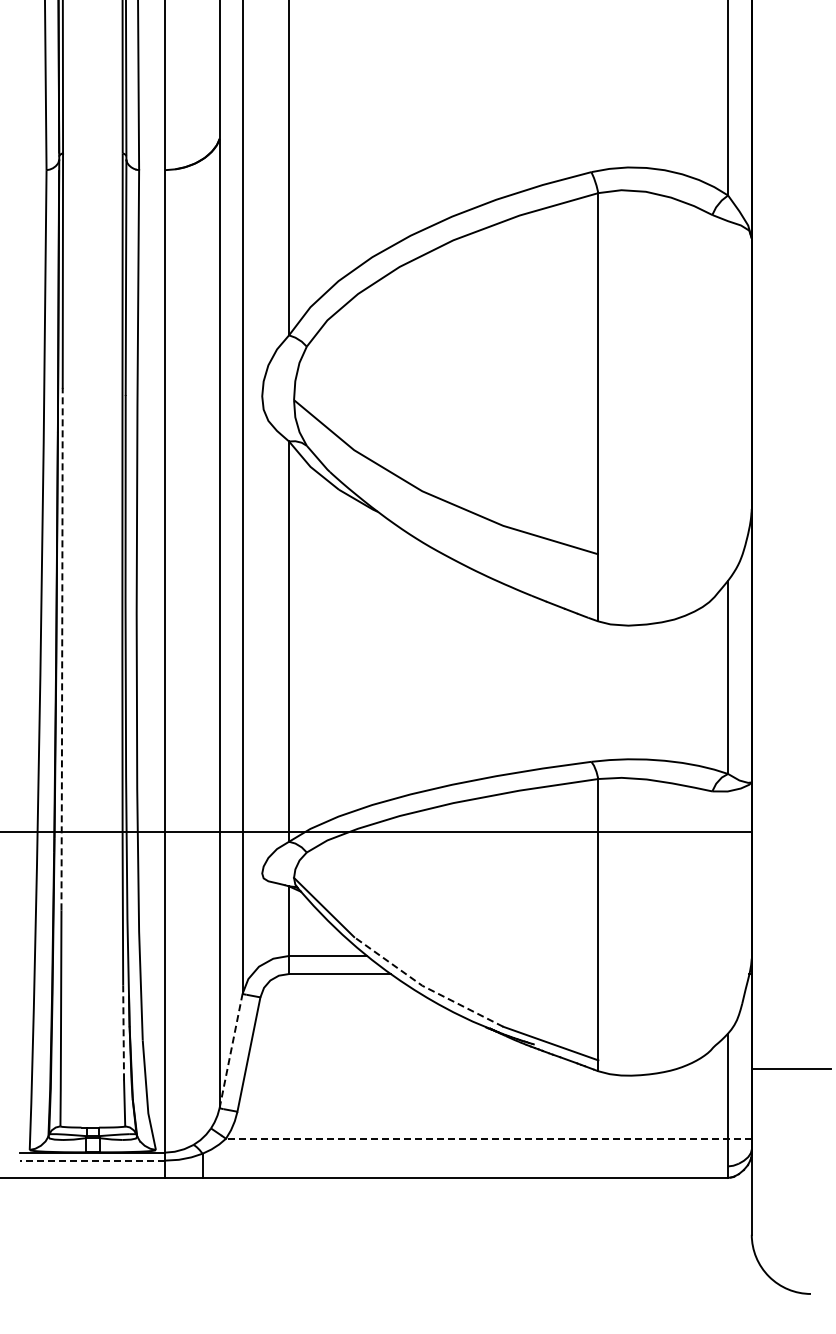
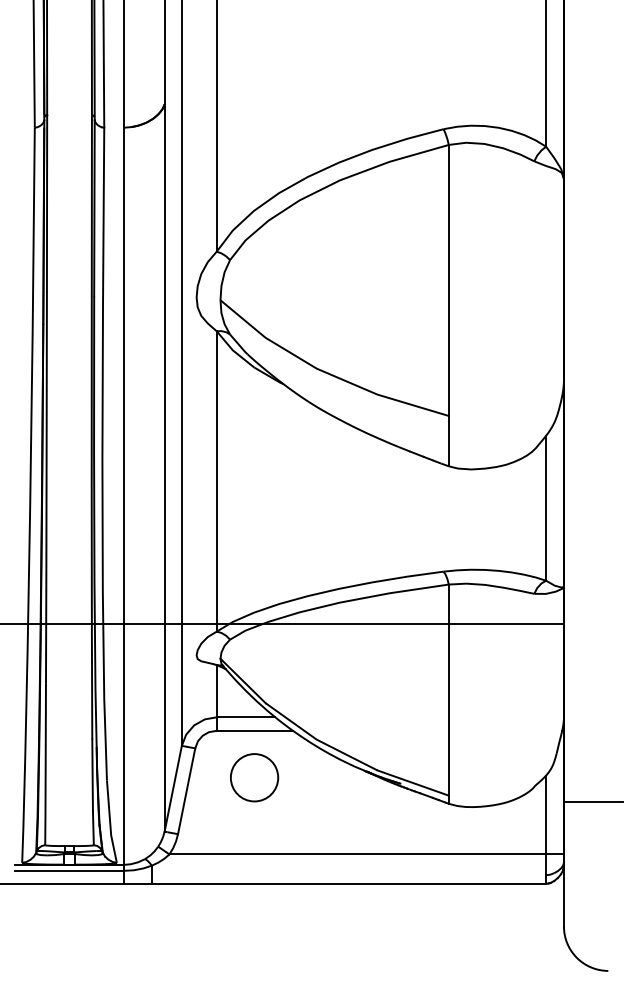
line: (62, 648) -> (46, 486), dashed -> solid
line: (424, 987) -> (318, 740), dashed -> solid
line: (123, 1032) -> (92, 774), dashed -> solid
circle: (339, 1036) -> (254, 777), added
line: (231, 1050) -> (173, 788), dashed -> solid
line: (488, 1138) -> (366, 854), dashed -> solid
line: (92, 1160) -> (69, 870), dashed -> solid

